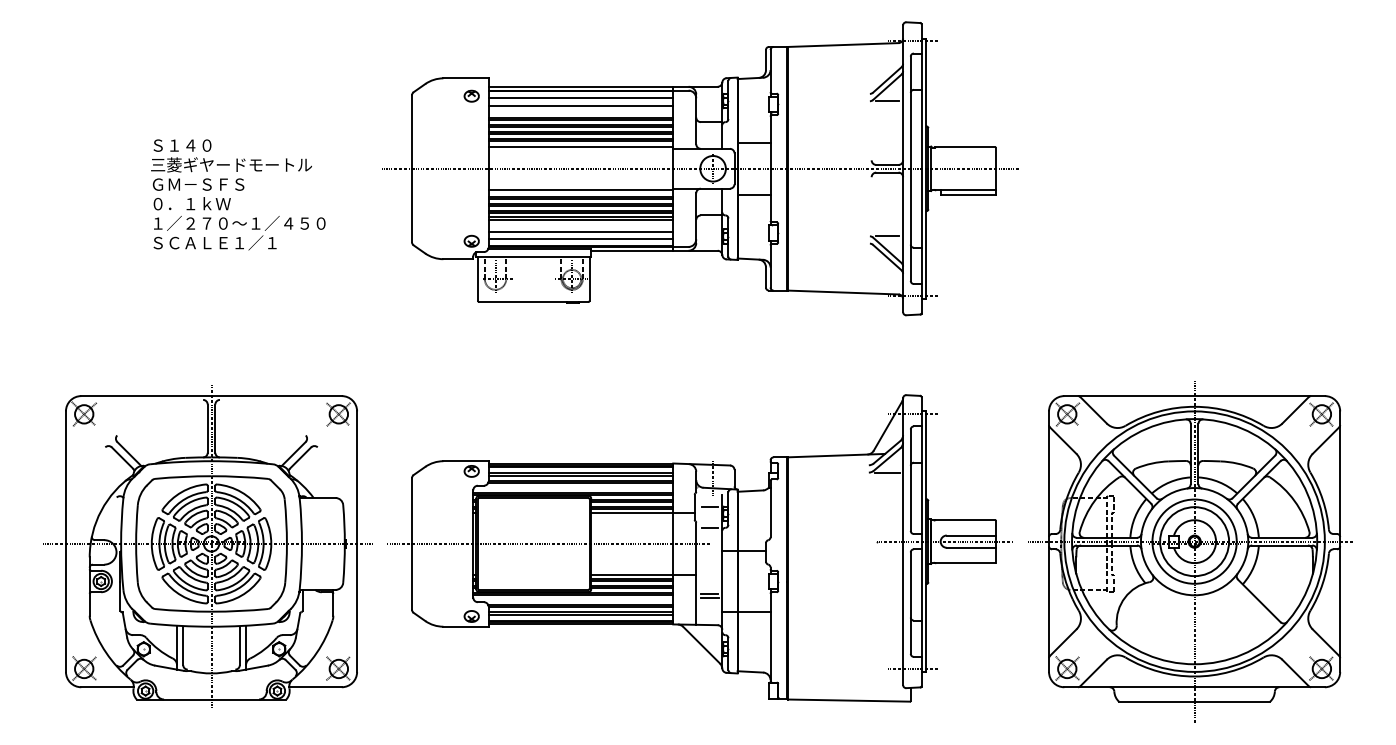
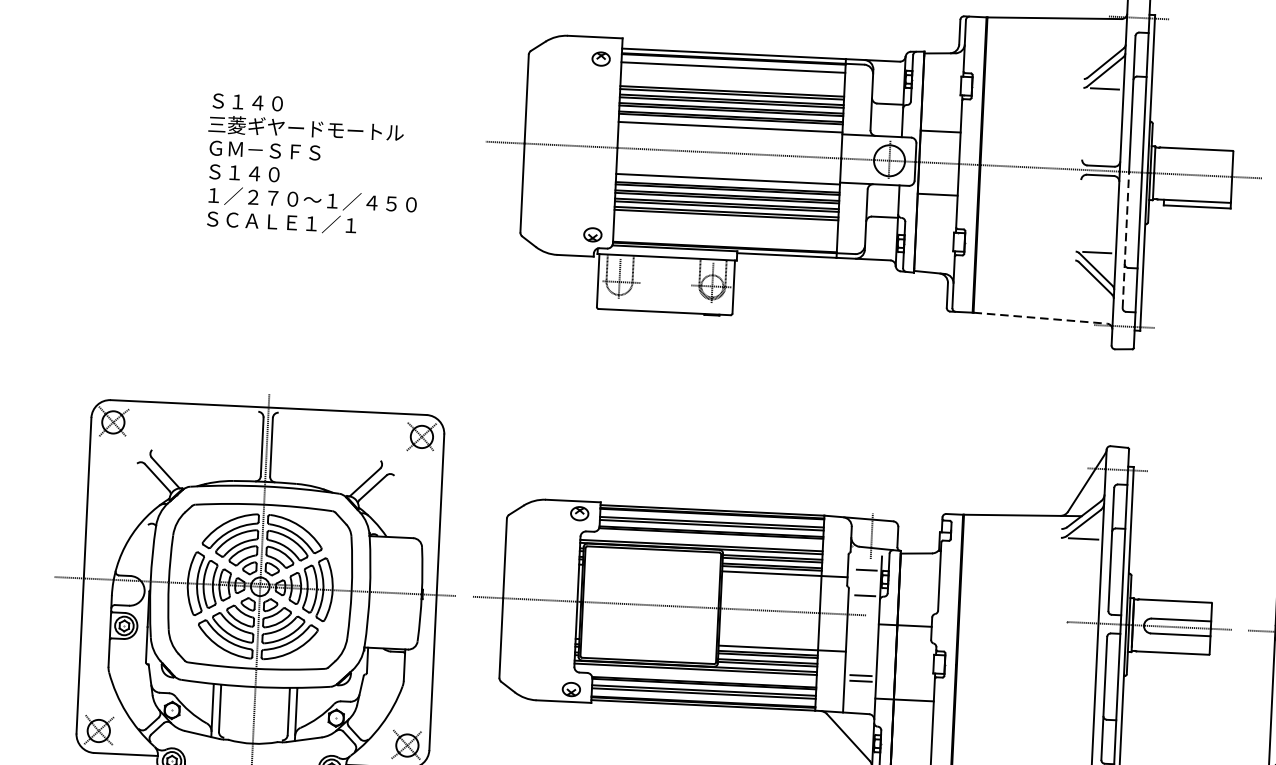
line: (580, 105) -> (732, 76), removed
text: (191, 203) -> (255, 173), ０．１ｋＷ -> Ｓ１４０
line: (910, 224) -> (1125, 239), solid -> dashed
line: (580, 231) -> (725, 229), removed
line: (580, 239) -> (724, 238), removed
line: (843, 292) -> (1040, 318), solid -> dashed

